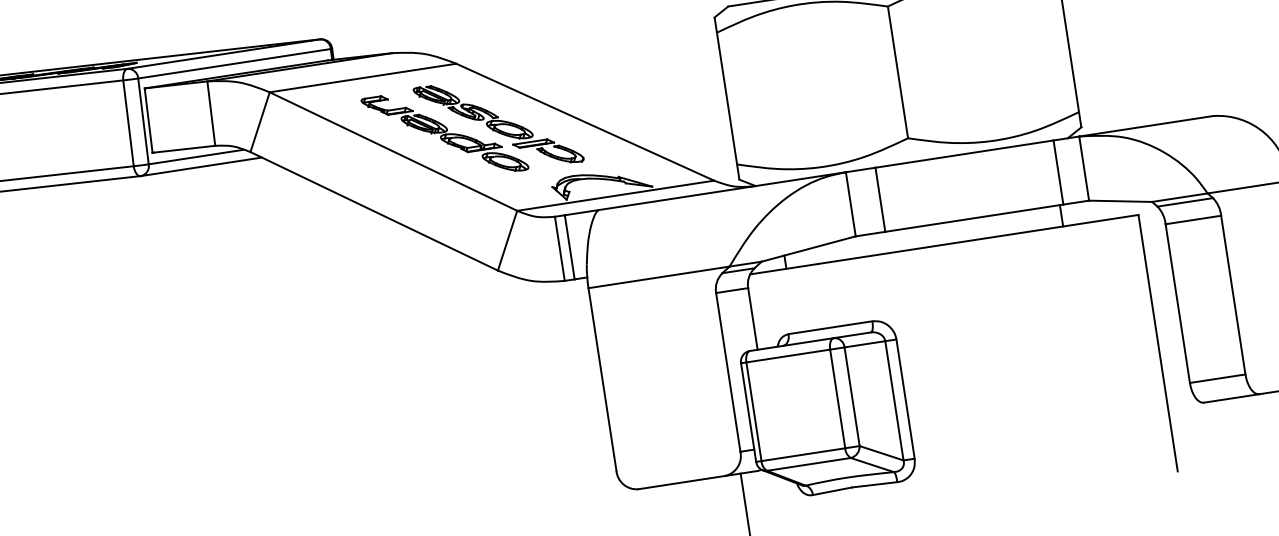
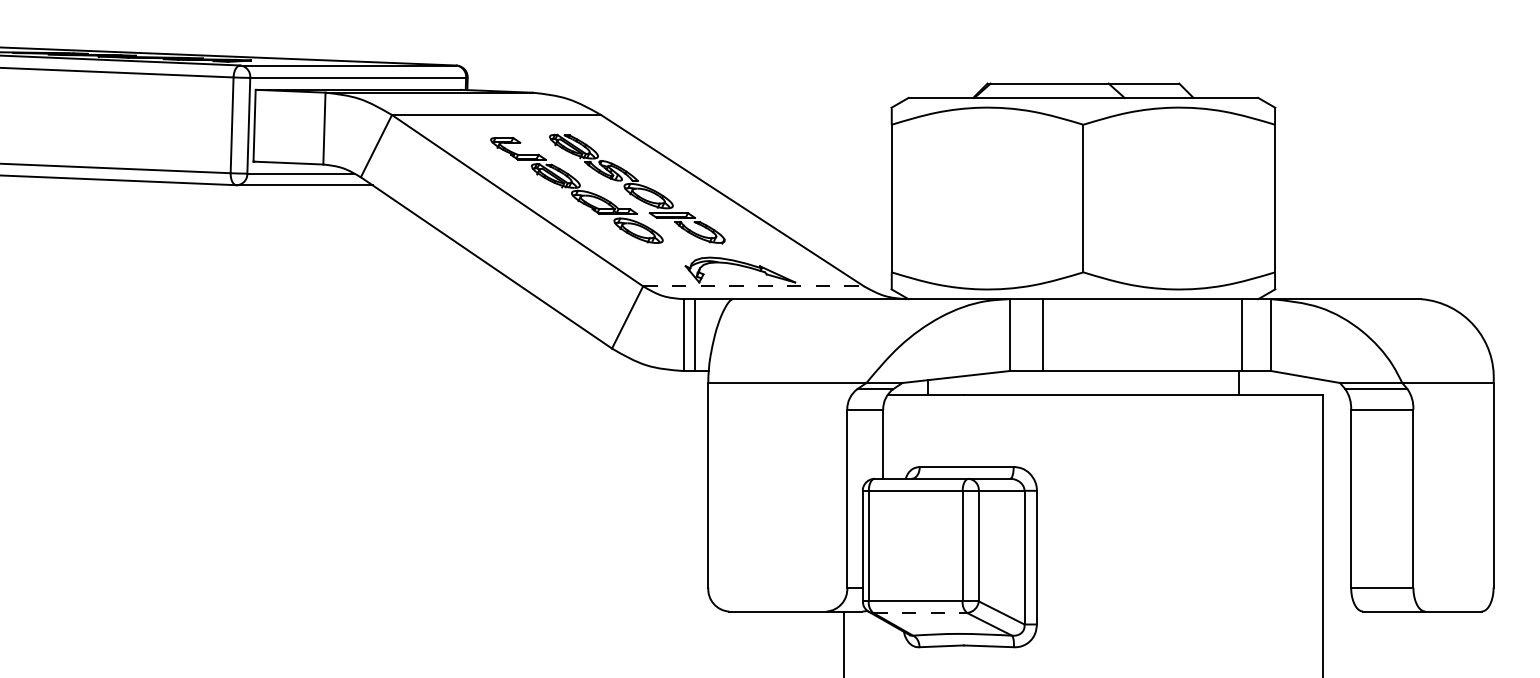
line: (616, 195) -> (754, 286), solid -> dashed
line: (809, 463) -> (920, 612), solid -> dashed

